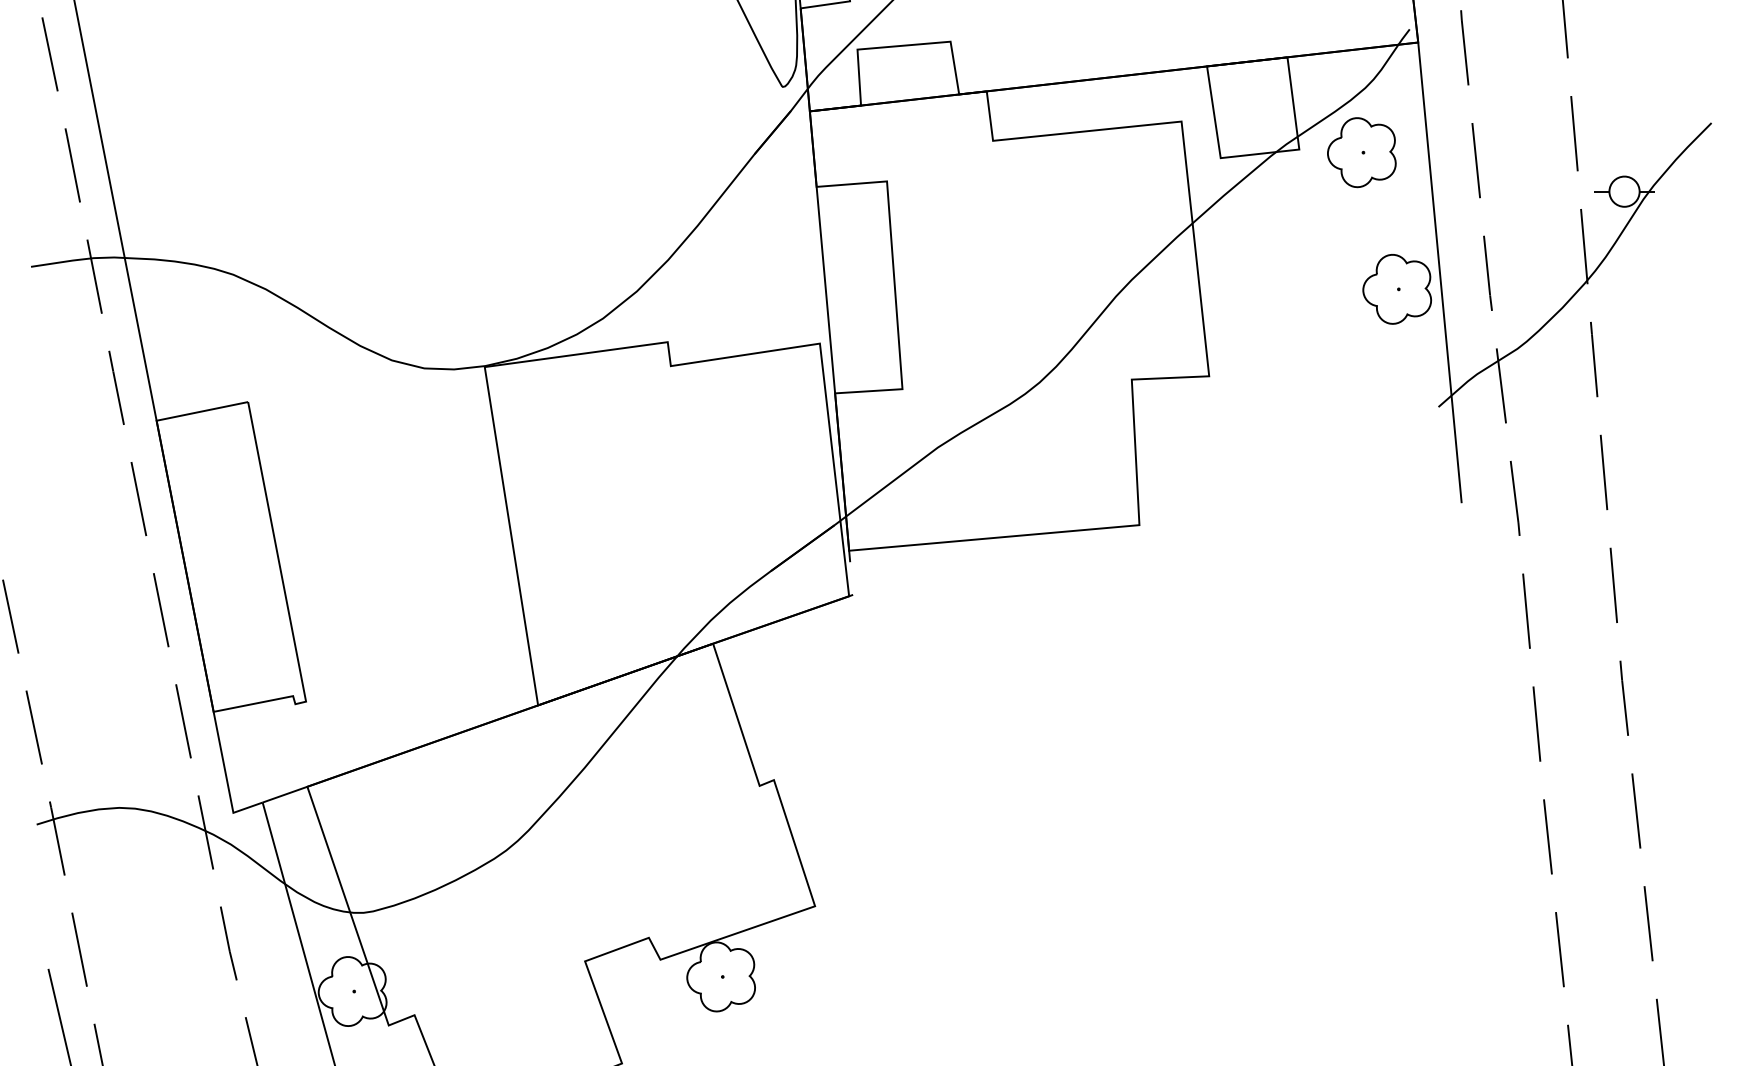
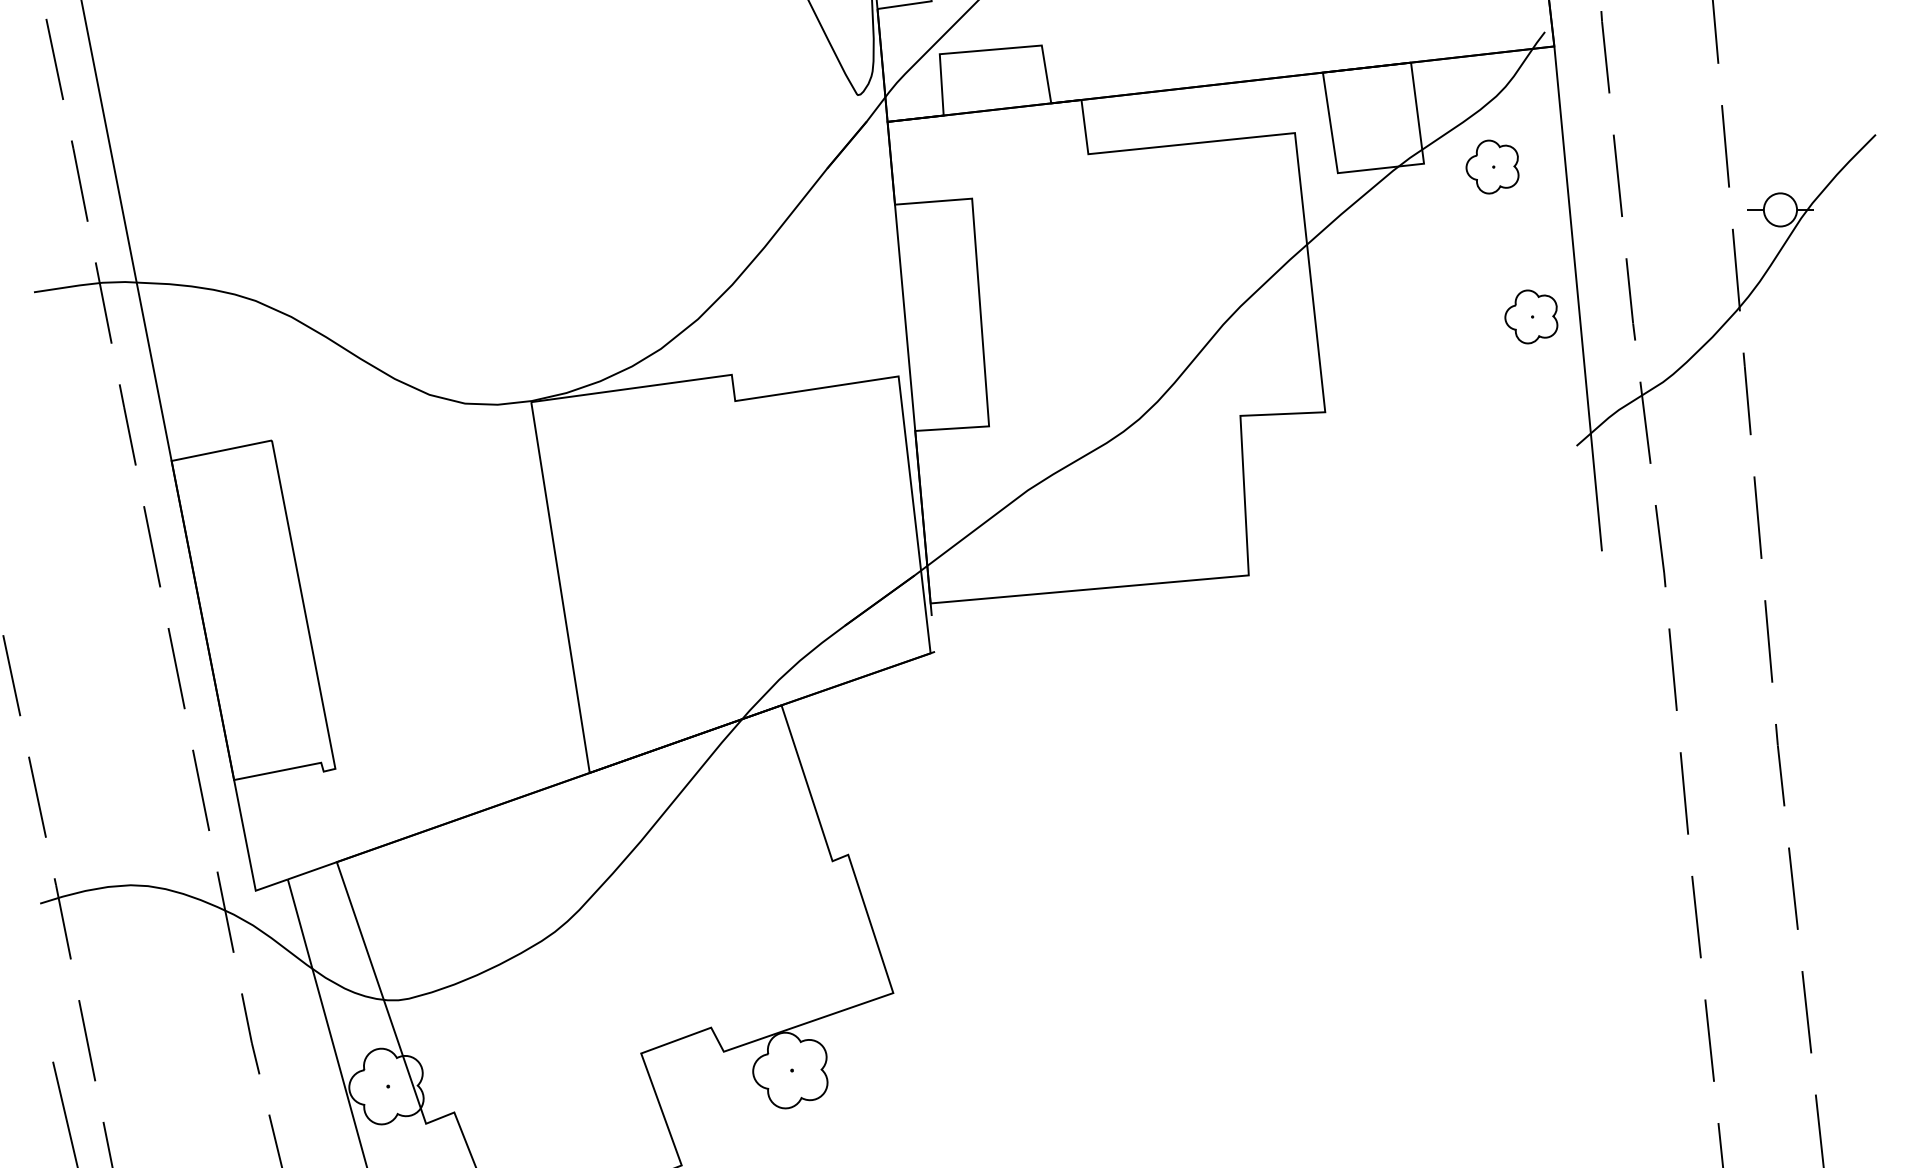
part: (1361, 152) -> (1492, 166), size x0.7
part: (1397, 288) -> (1531, 316), size x0.7

